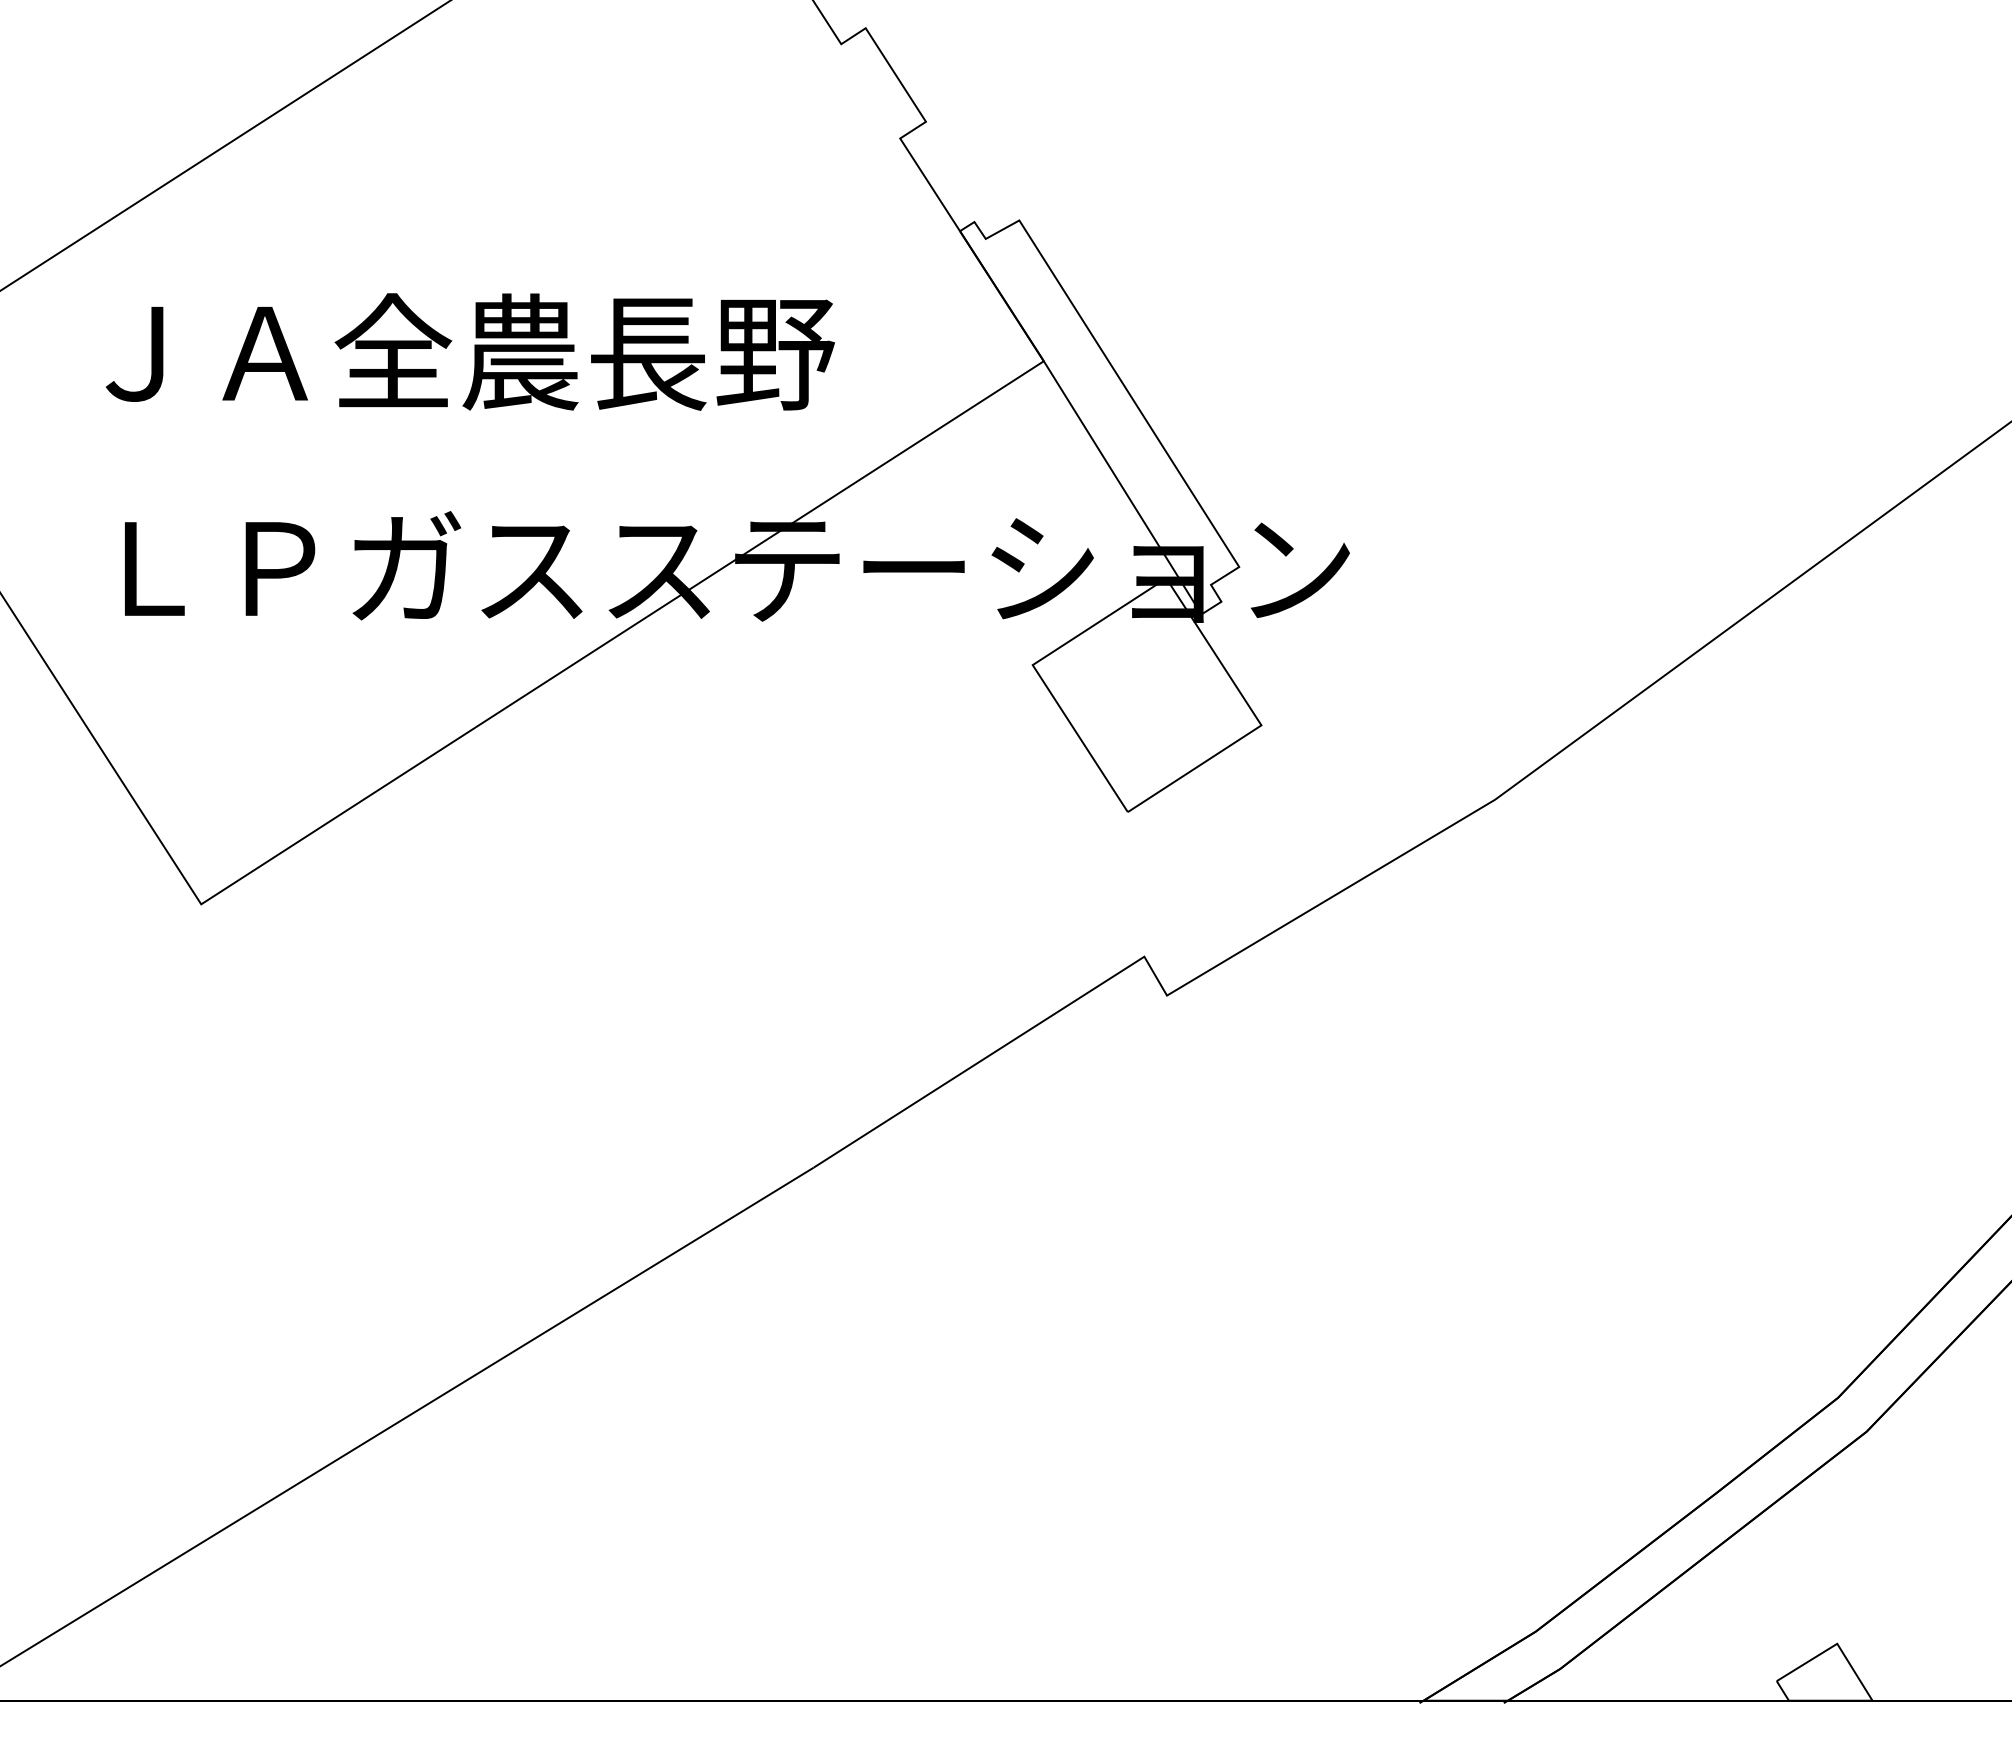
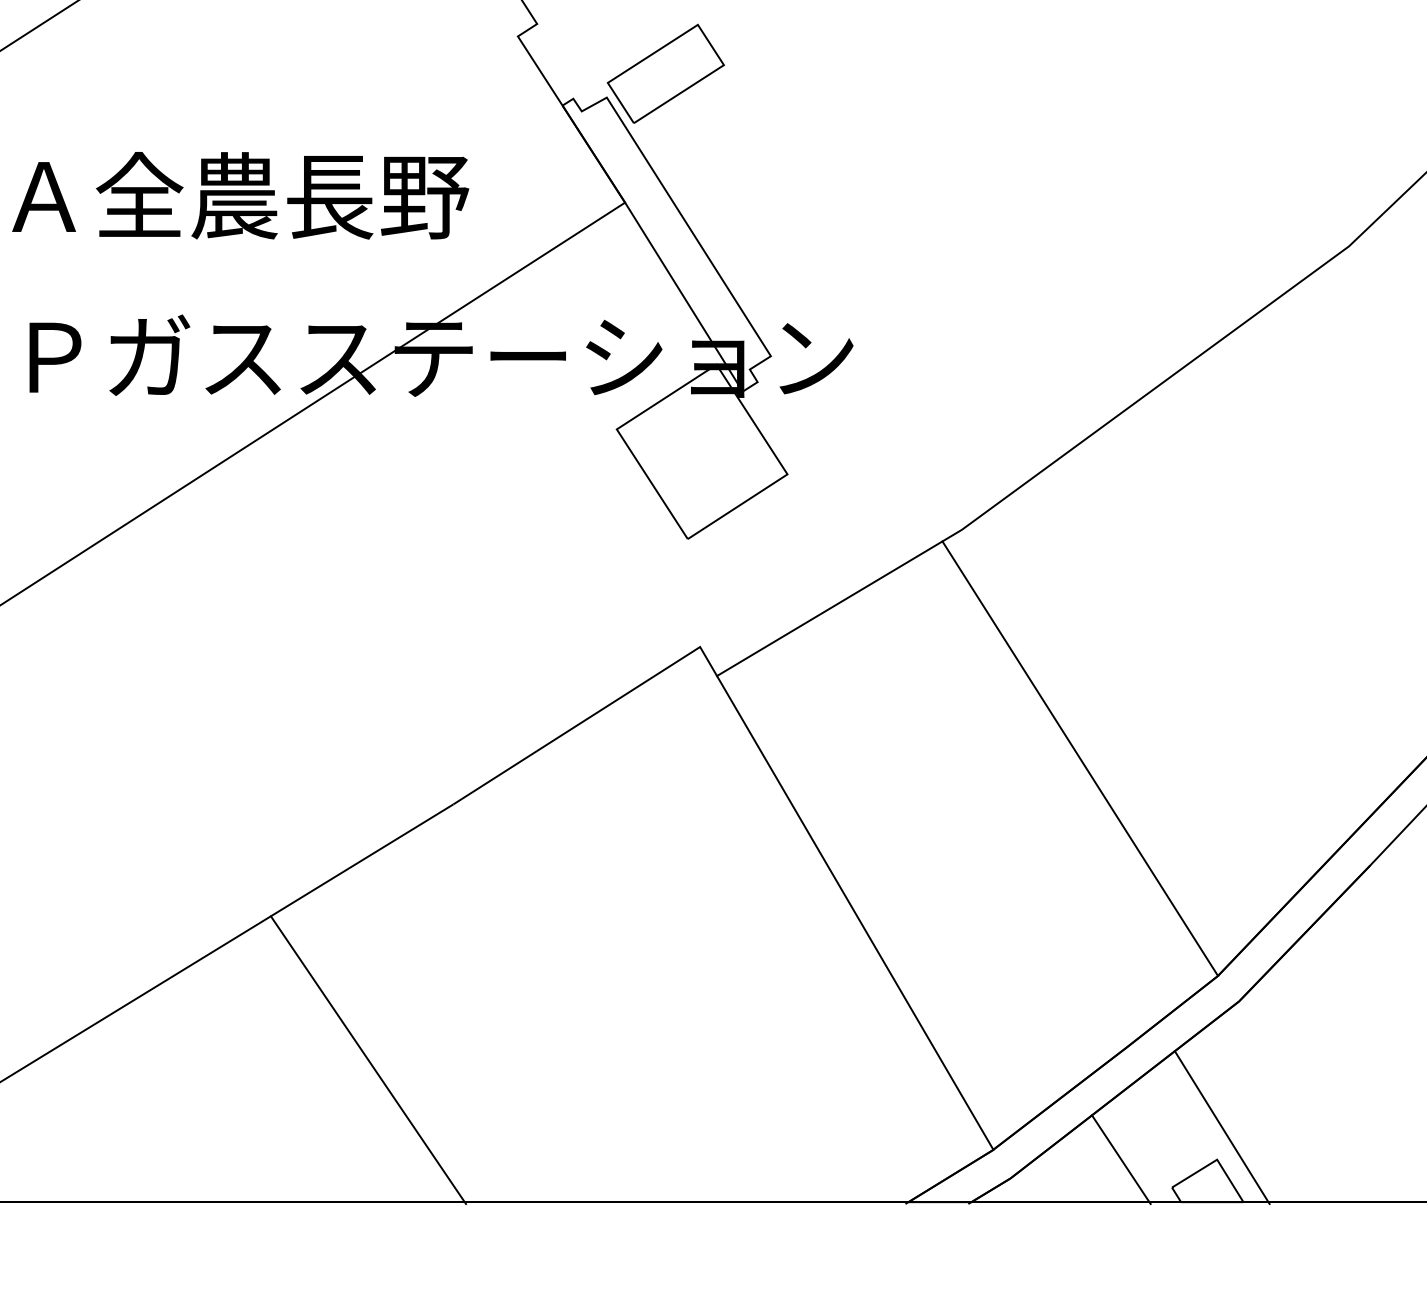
part: (1098, 188) -> (665, 73), added
line: (1653, 1106) -> (1080, 758), added
line: (1352, 1312) -> (855, 912), added
line: (699, 1510) -> (368, 1060), added
line: (1843, 1600) -> (1221, 1127), added
line: (1708, 1643) -> (1121, 1159), added

